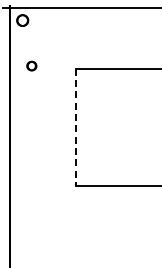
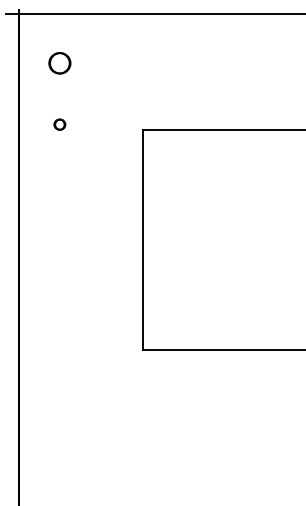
part: (22, 20) -> (59, 63), moved
part: (31, 65) -> (59, 123), size x0.62
line: (75, 127) -> (142, 240), dashed -> solid

